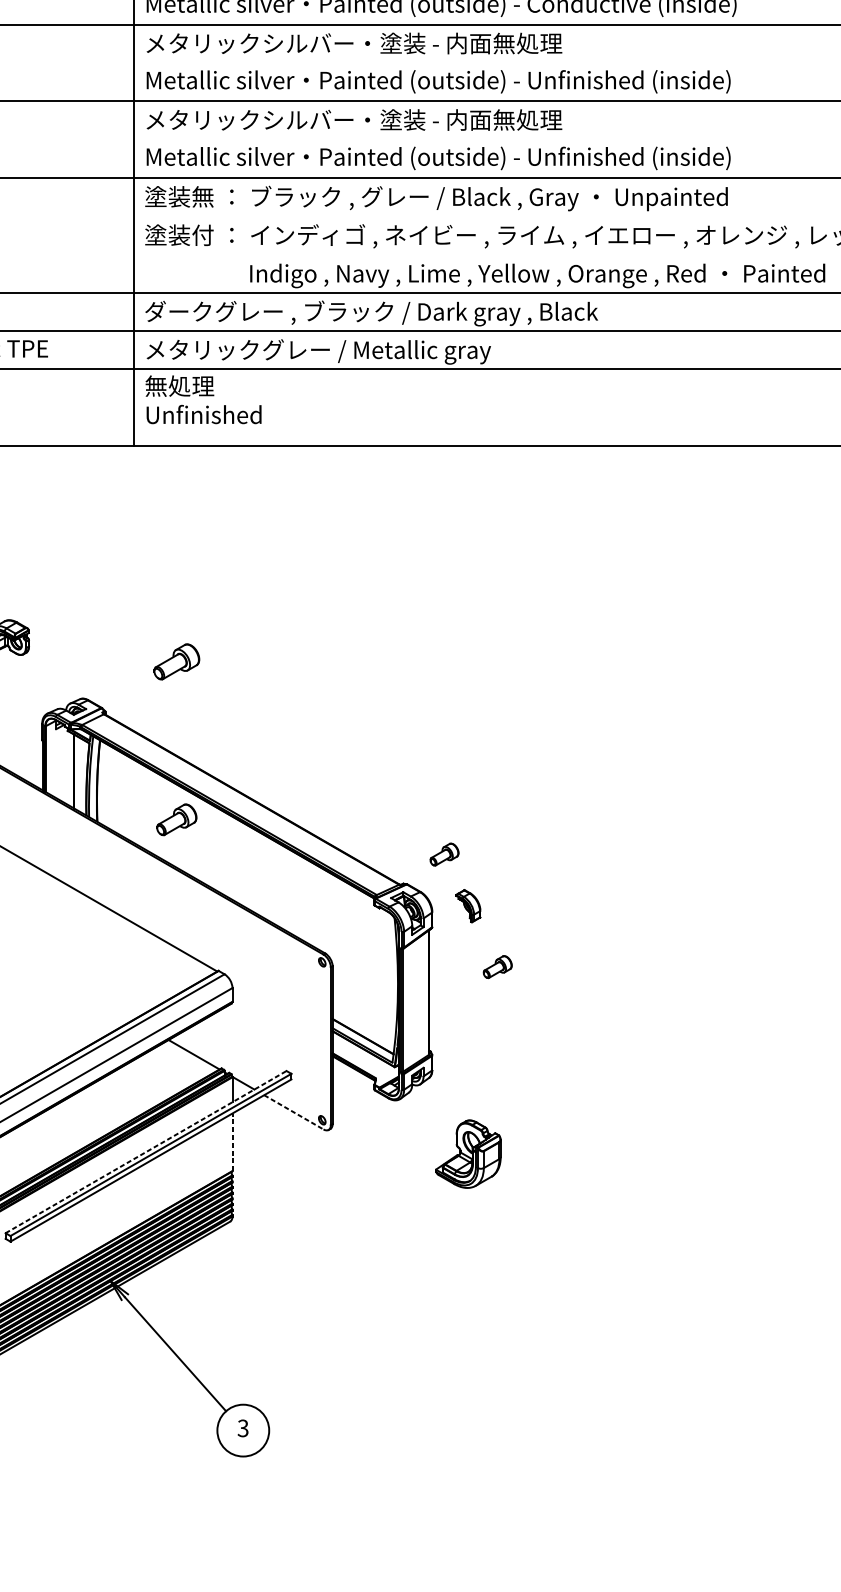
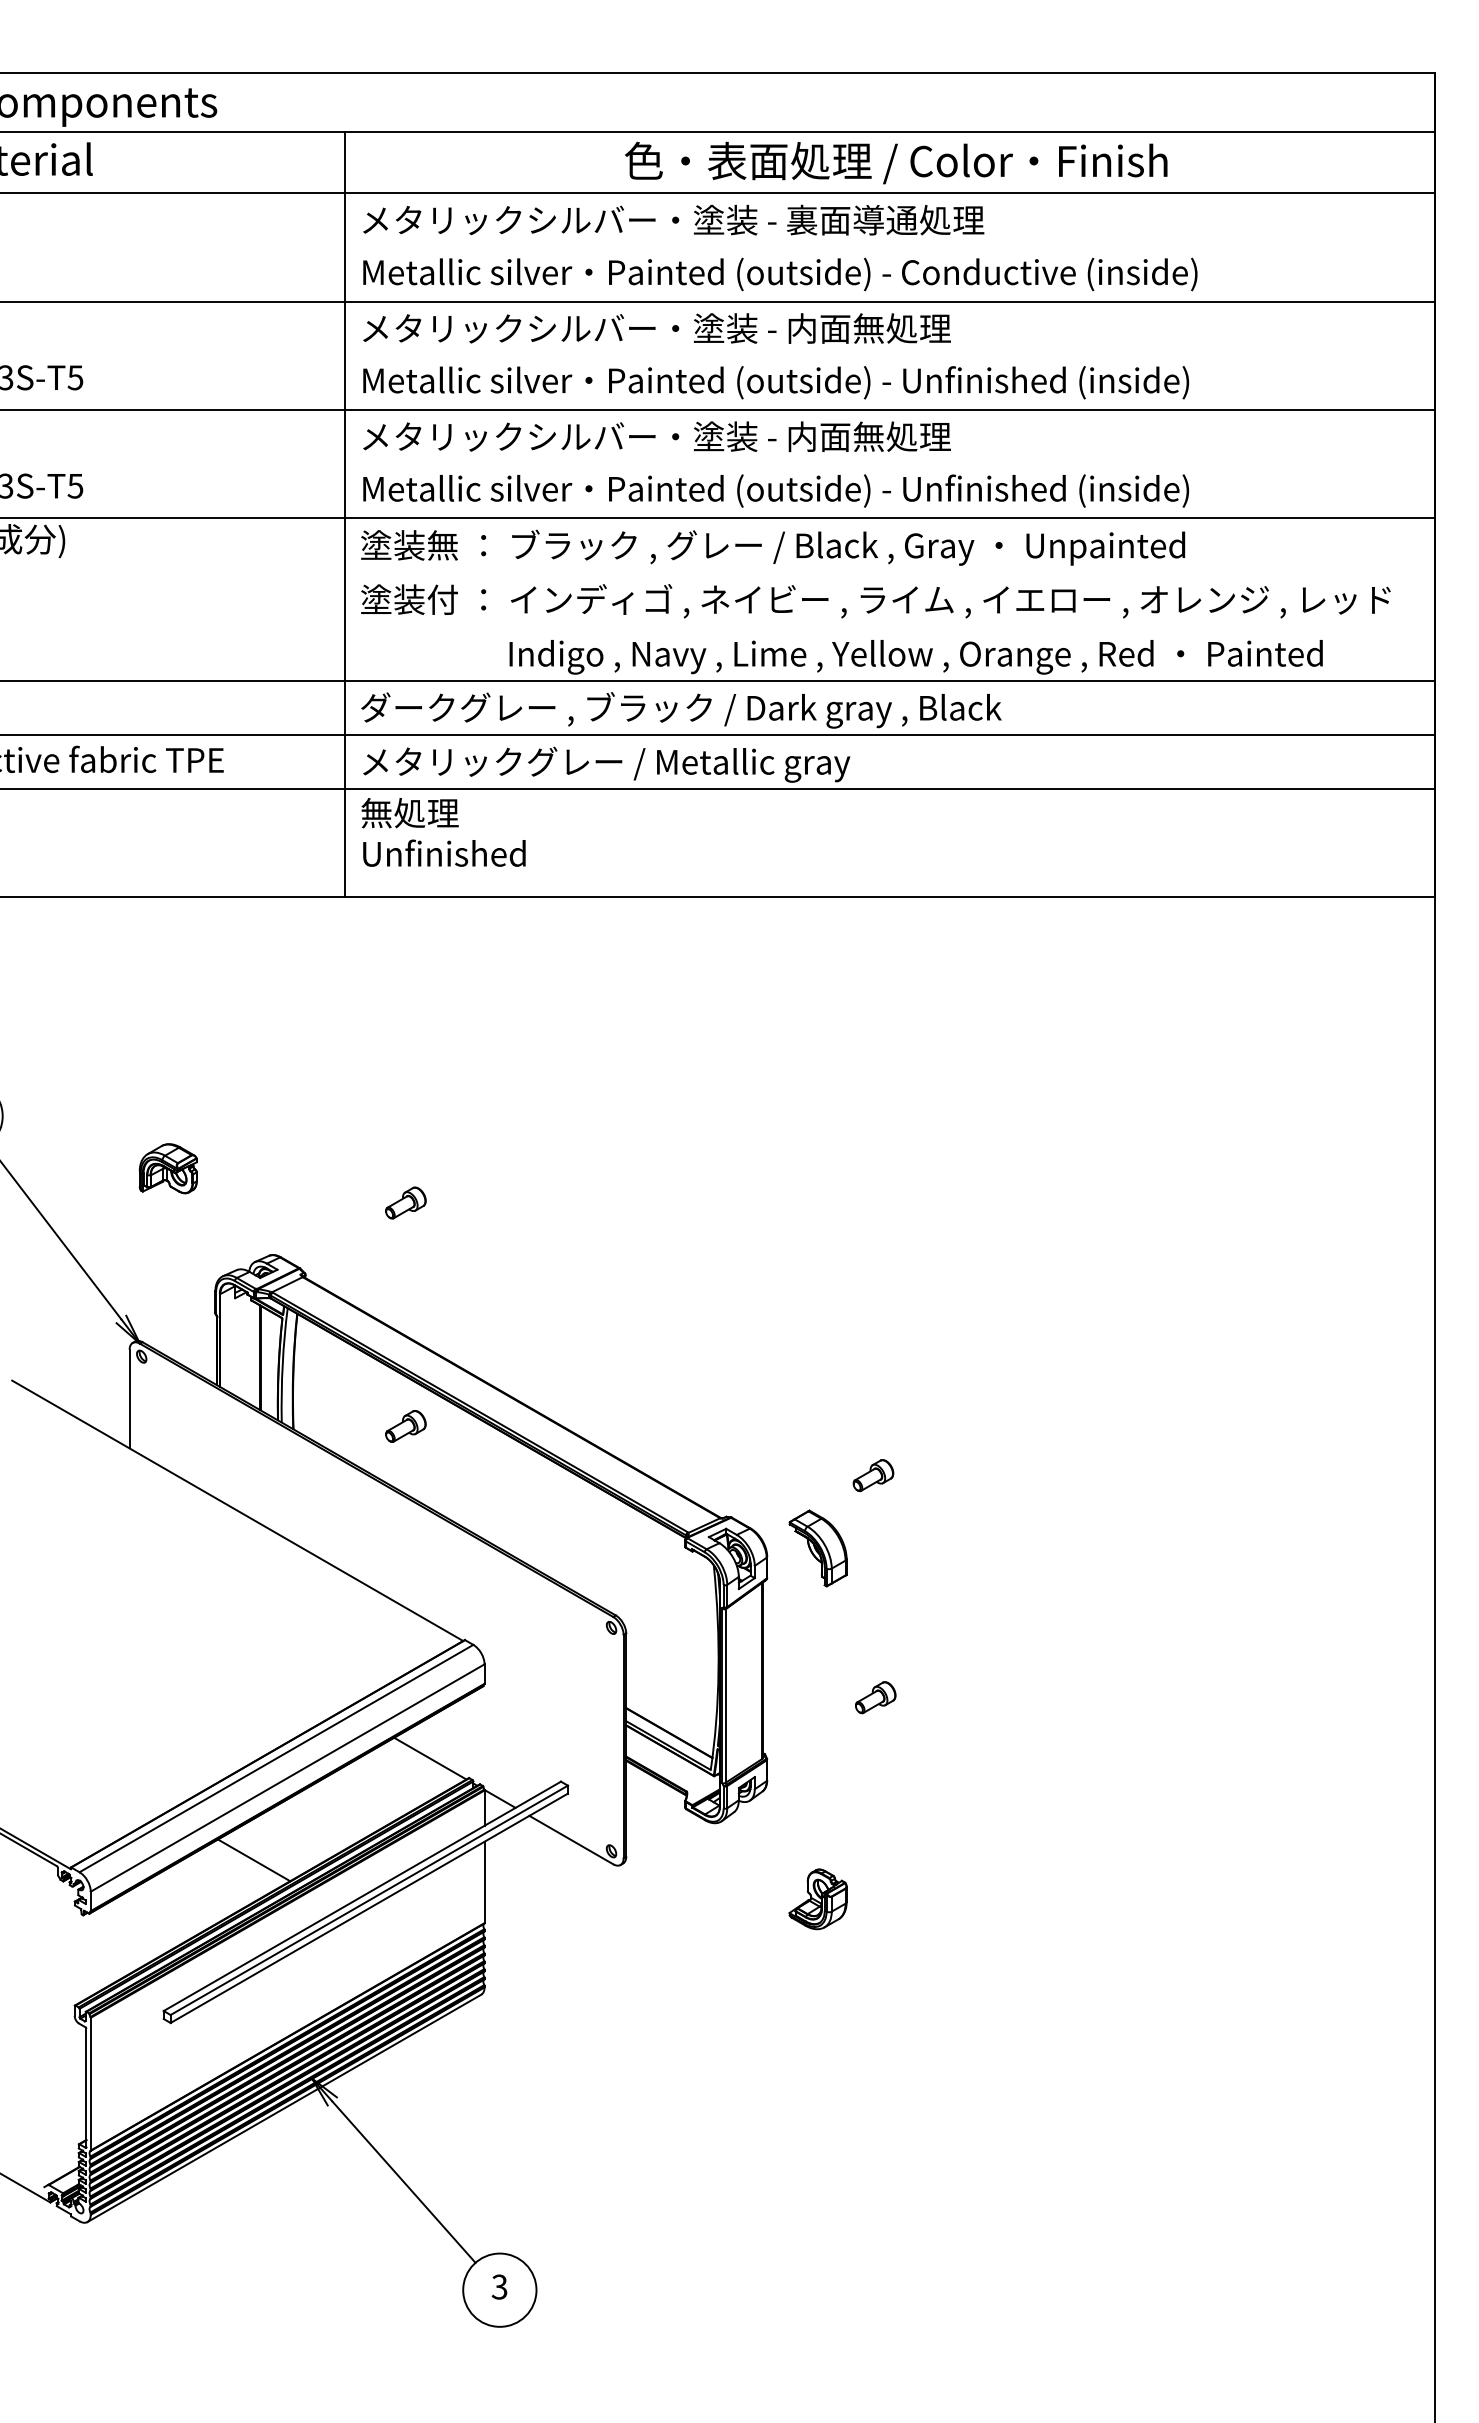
part: (176, 661) -> (405, 1202), size x0.62
part: (176, 819) -> (405, 1426), size x0.71
part: (444, 854) -> (873, 1475), moved
part: (467, 906) -> (817, 1548), size x1.67
part: (497, 966) -> (875, 1697), moved
line: (293, 1112) -> (571, 1840), dashed -> solid
line: (69, 1126) -> (253, 1860), added
line: (232, 1142) -> (484, 1882), dashed -> solid
line: (146, 1152) -> (362, 1896), dashed -> solid
part: (467, 1154) -> (817, 1899), size x0.62

